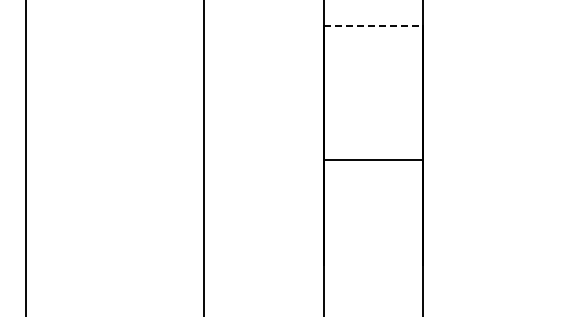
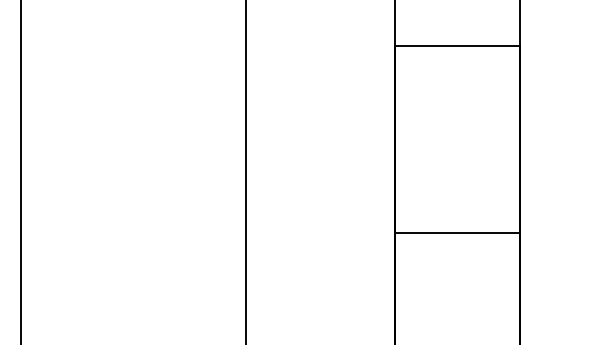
line: (373, 25) -> (457, 45), dashed -> solid
line: (372, 159) -> (456, 232), moved

